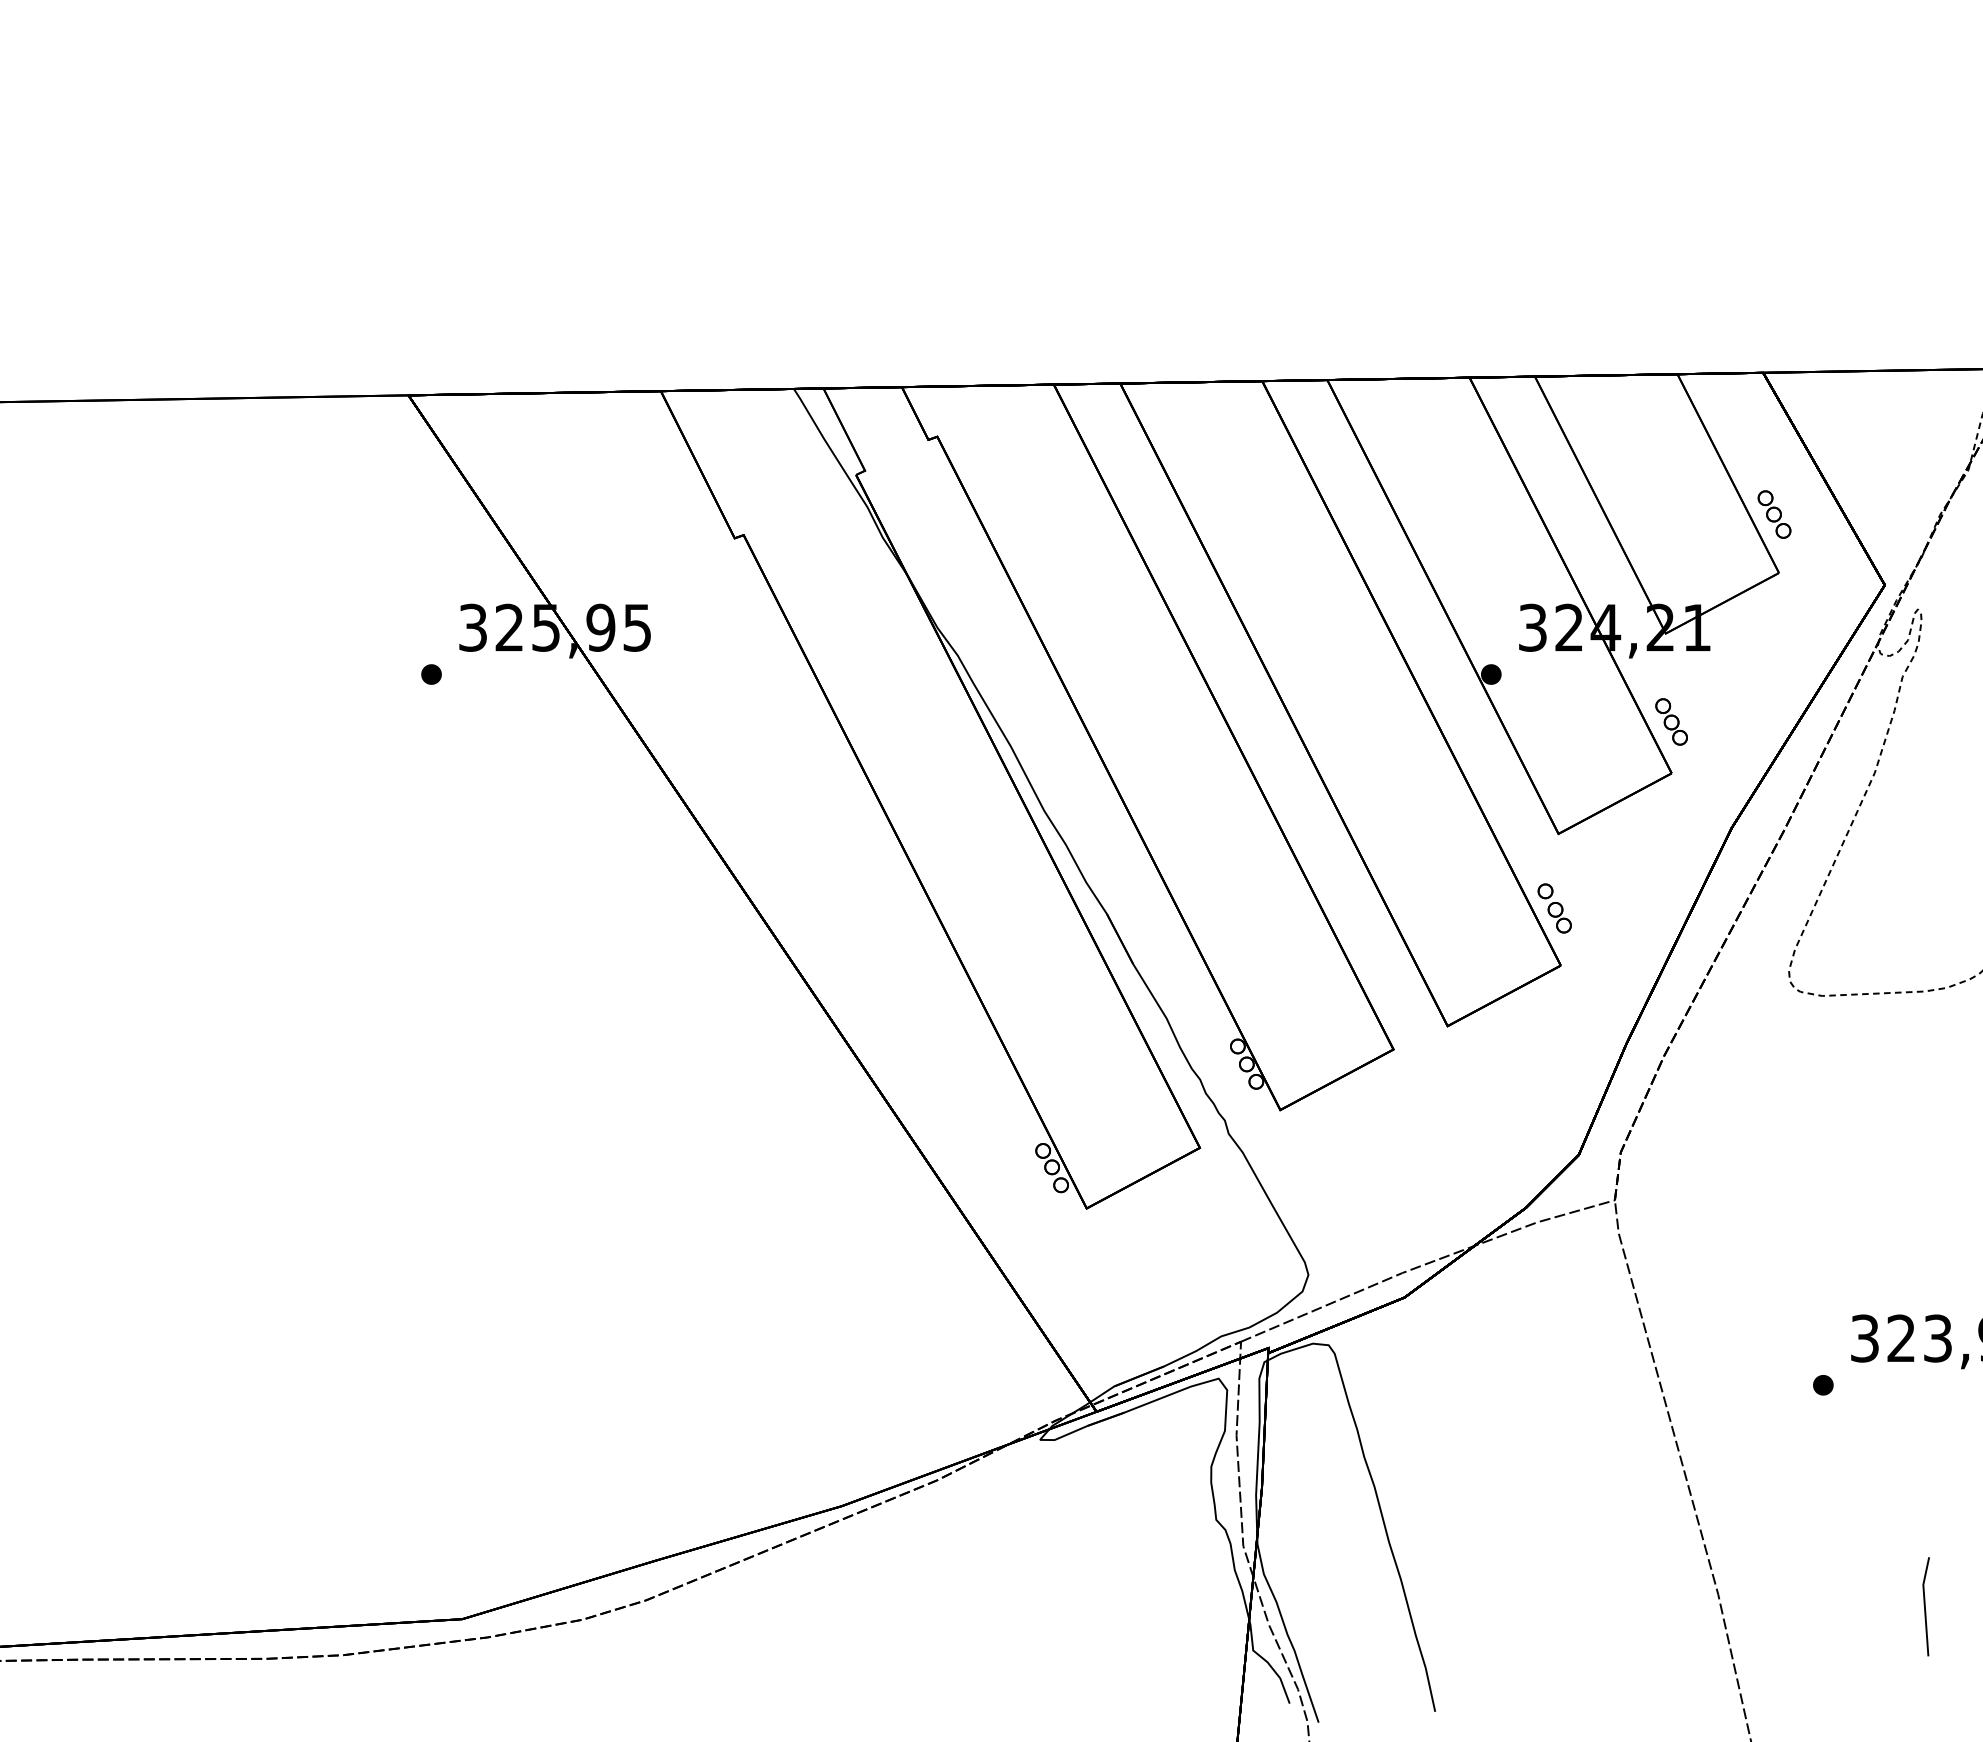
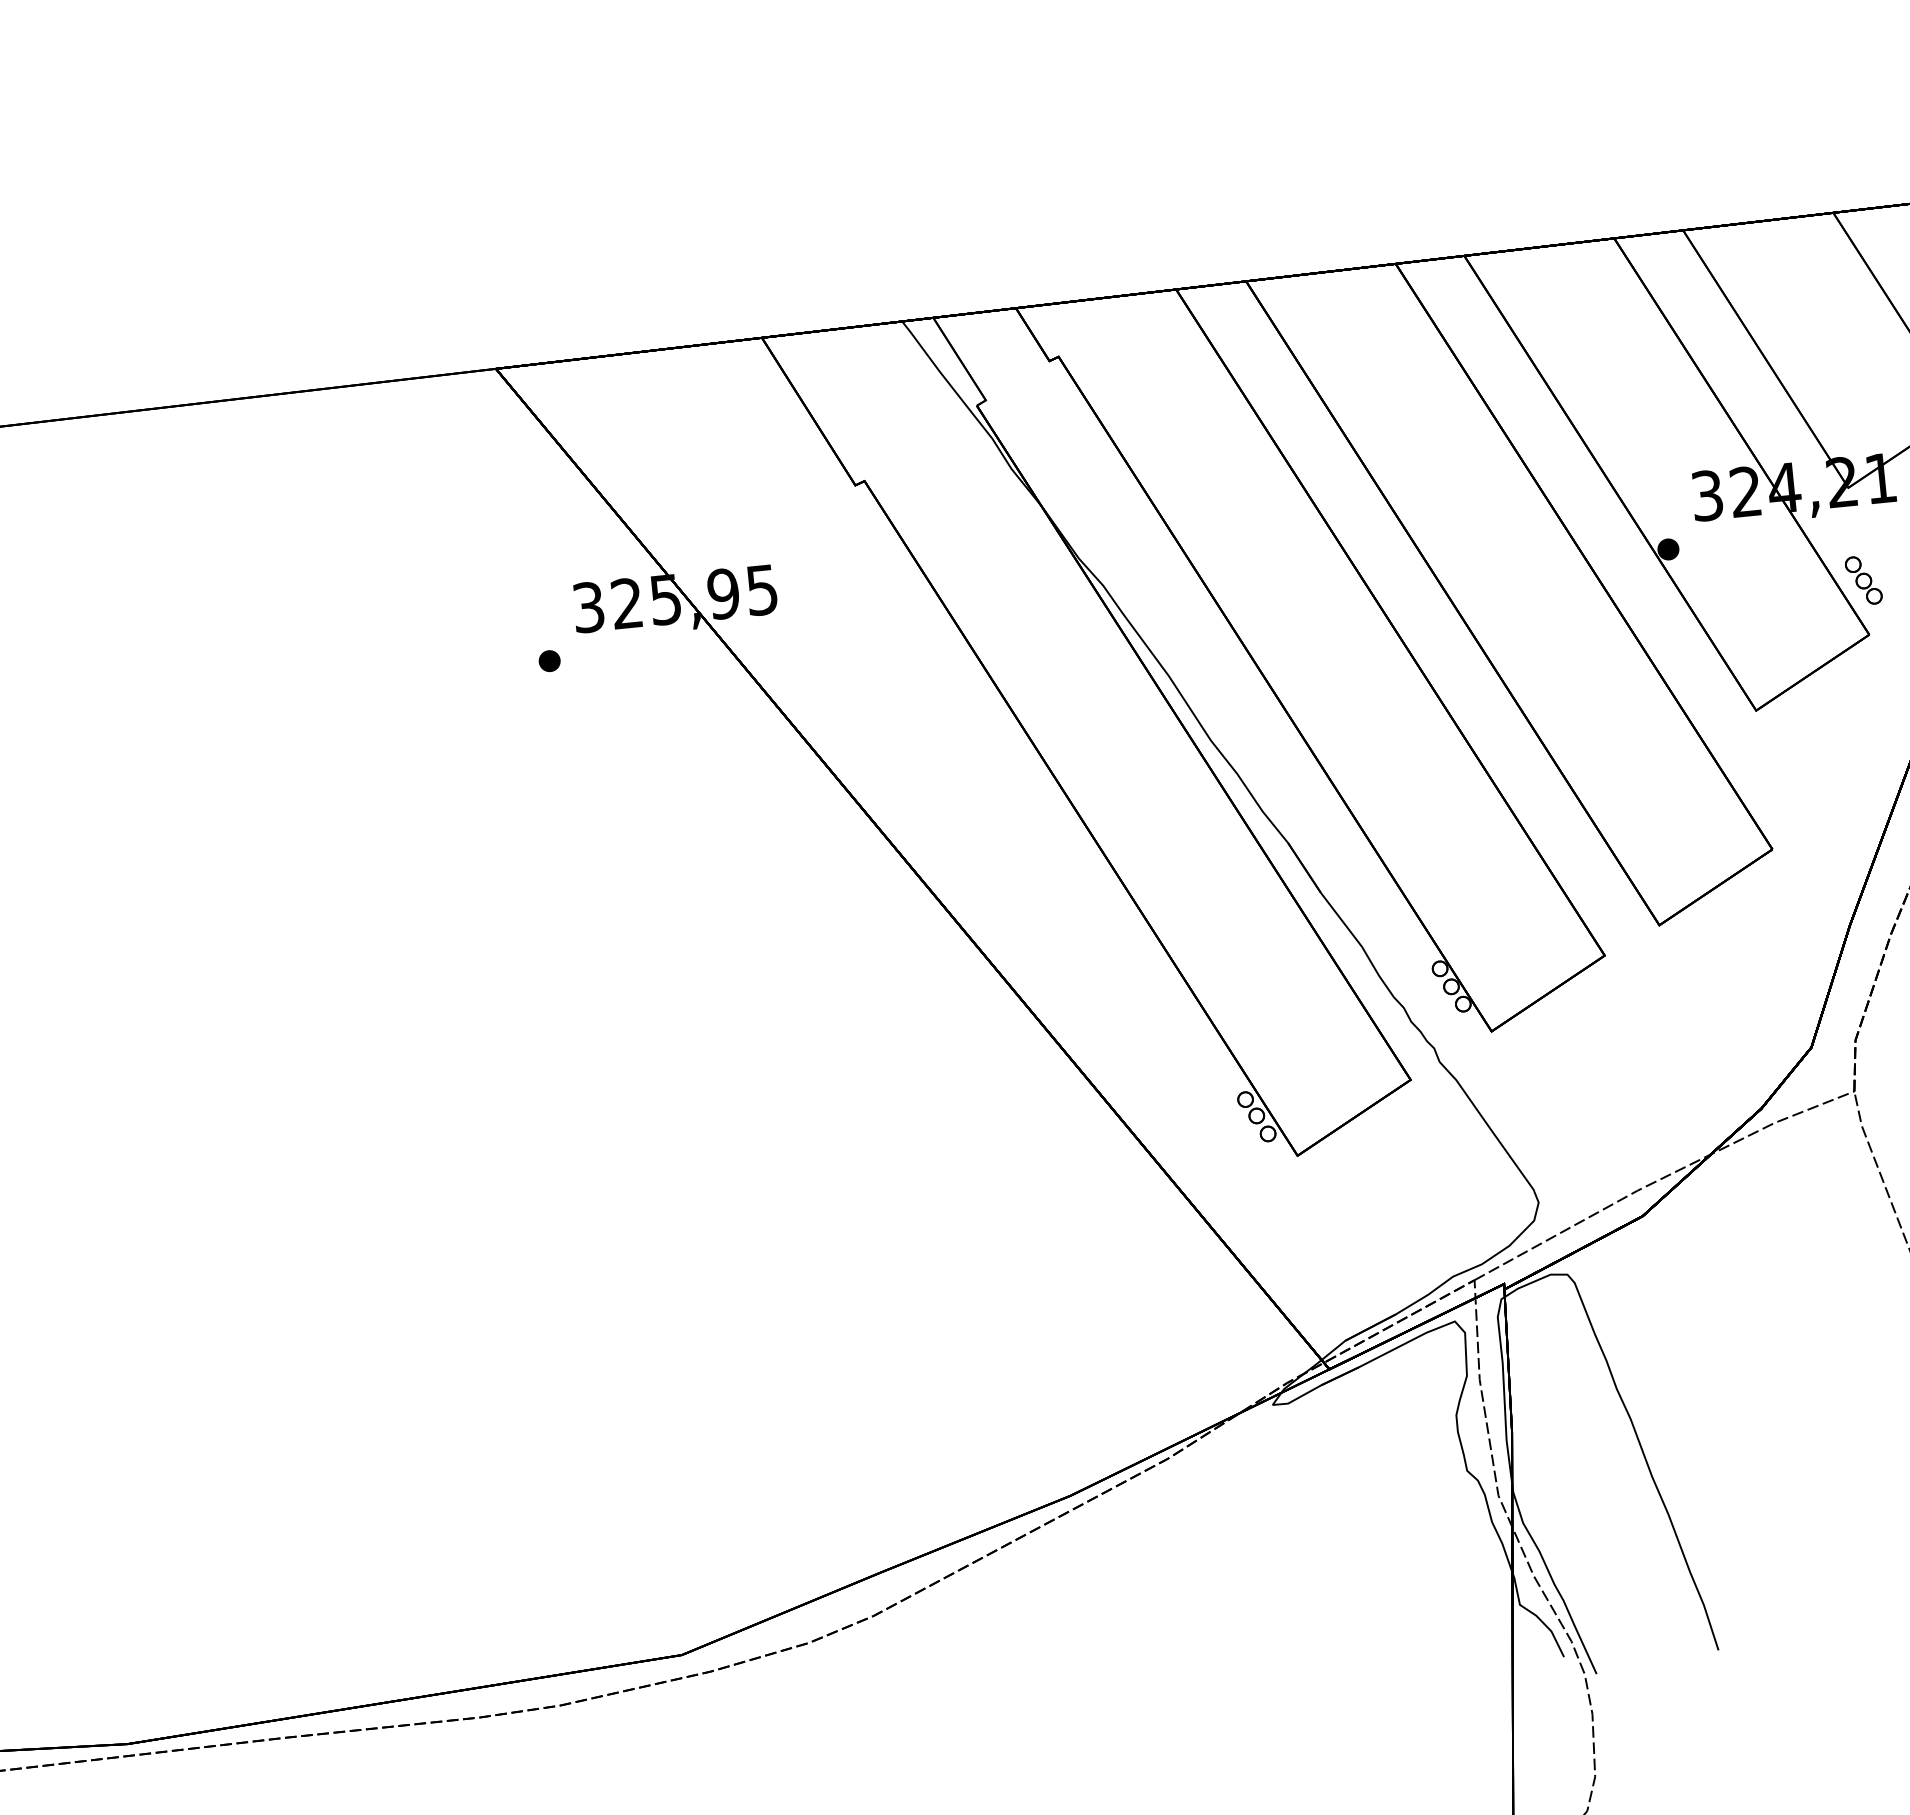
part: (1554, 908) -> (1759, 789), removed

